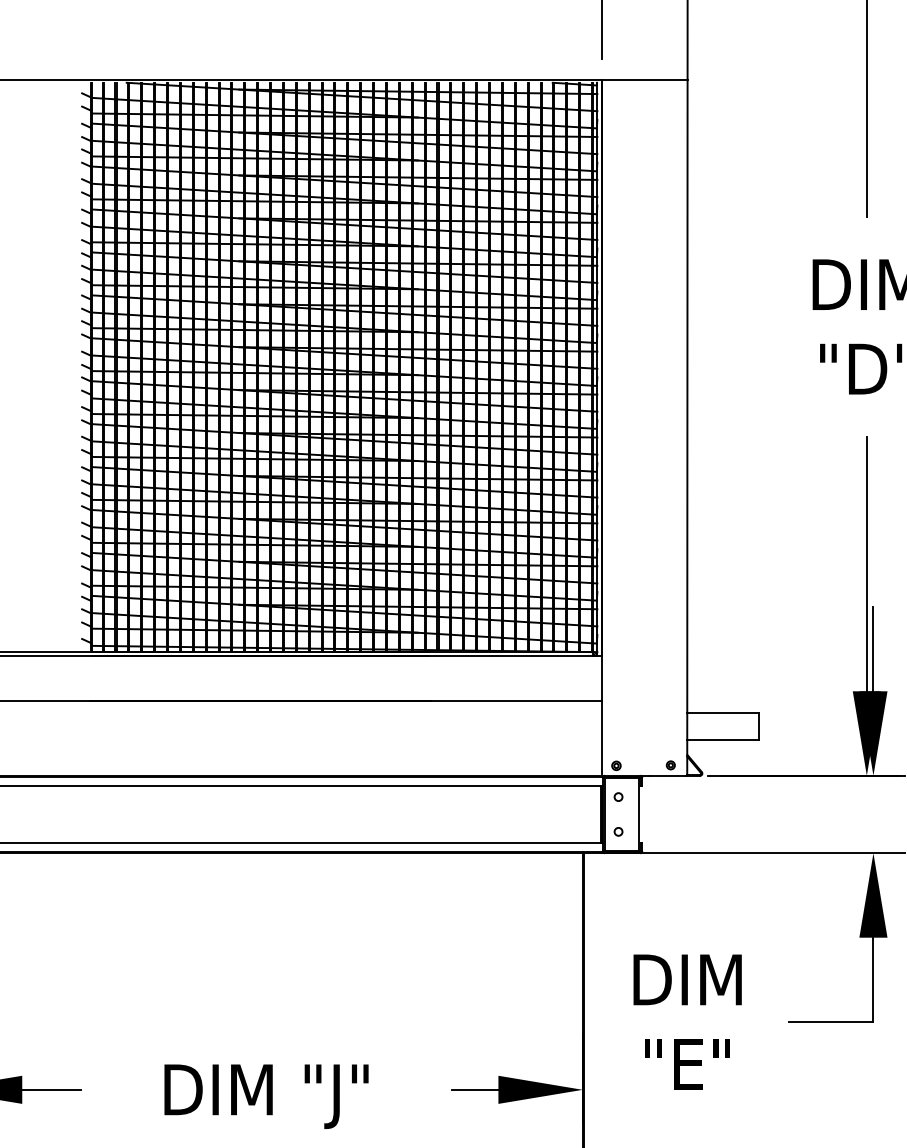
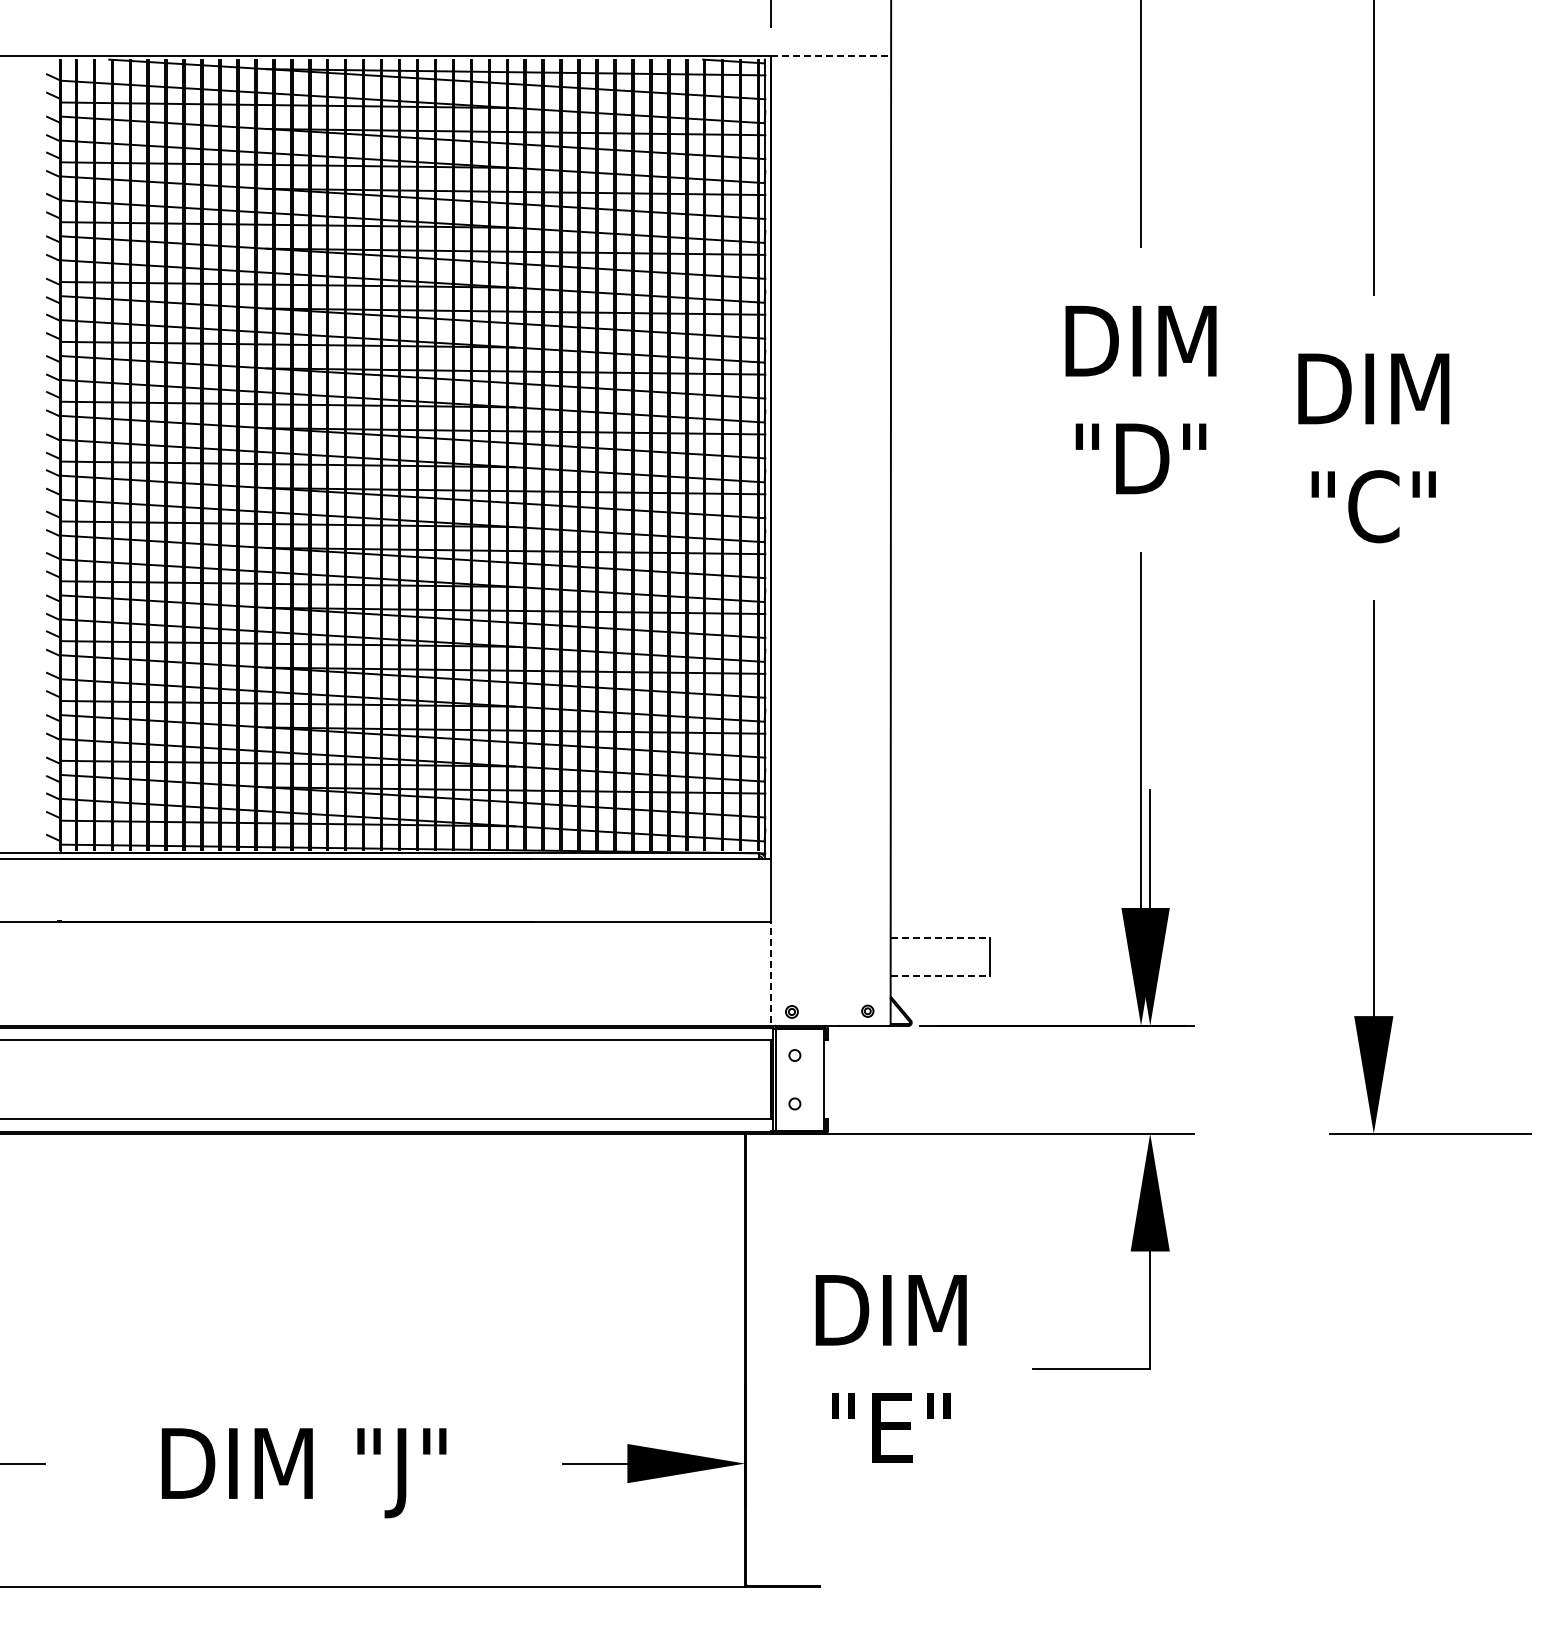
line: (644, 80) -> (831, 56), solid -> dashed
line: (722, 712) -> (940, 937), solid -> dashed
line: (601, 737) -> (771, 972), solid -> dashed
line: (722, 739) -> (940, 975), solid -> dashed

